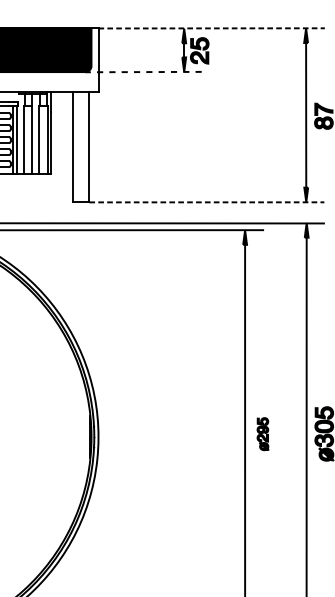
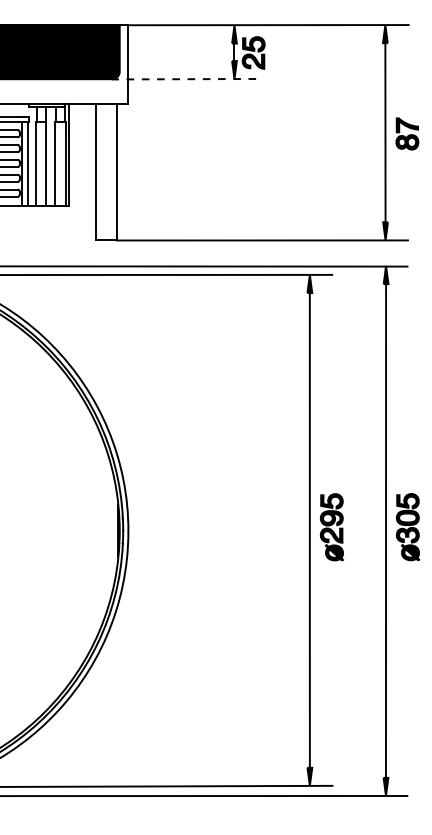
line: (211, 28) -> (268, 25), dashed -> solid
line: (207, 202) -> (263, 240), dashed -> solid
part: (262, 434) -> (331, 527), size x1.67

